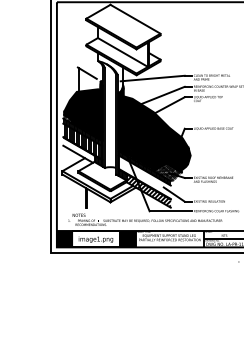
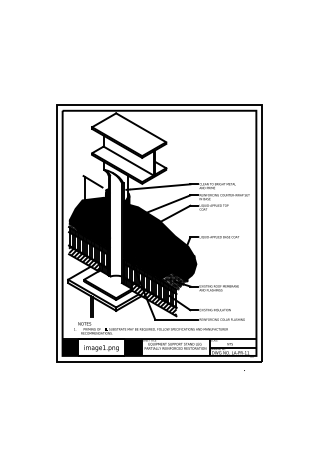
hatch: (78, 149) -> (84, 258), added
hatch: (144, 176) -> (150, 285), added

